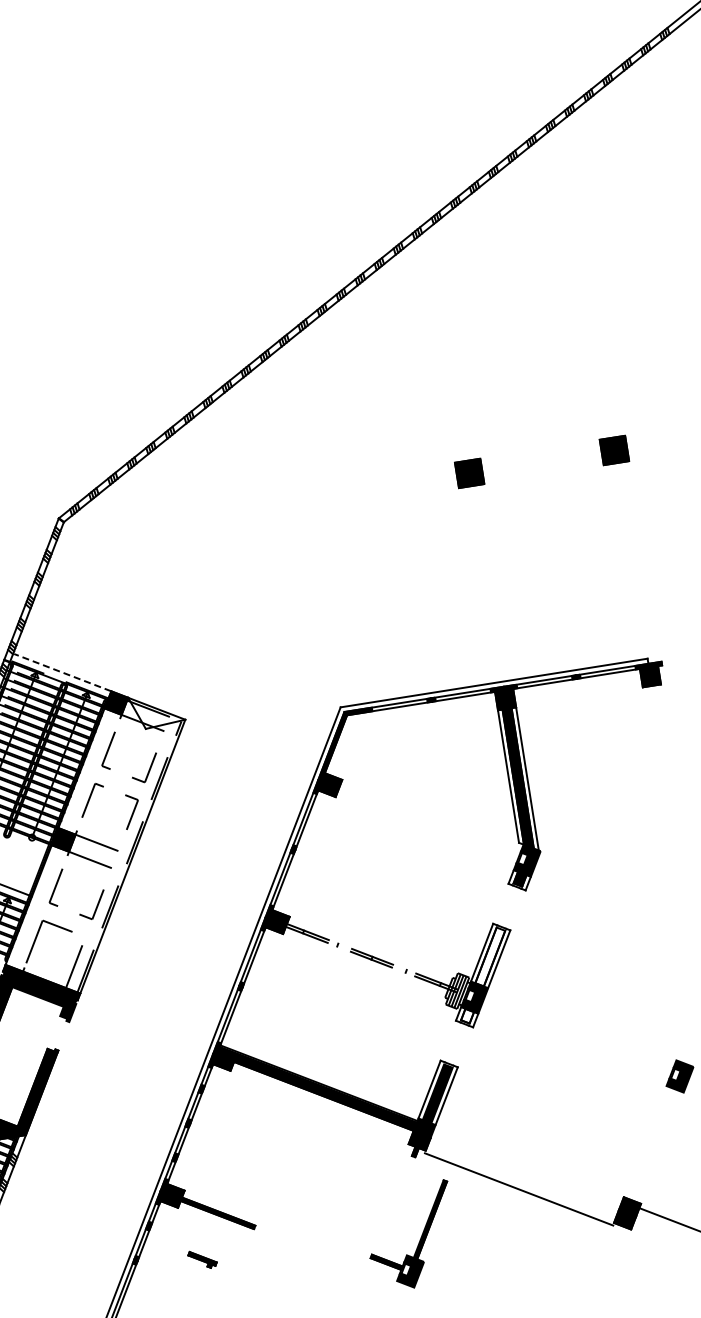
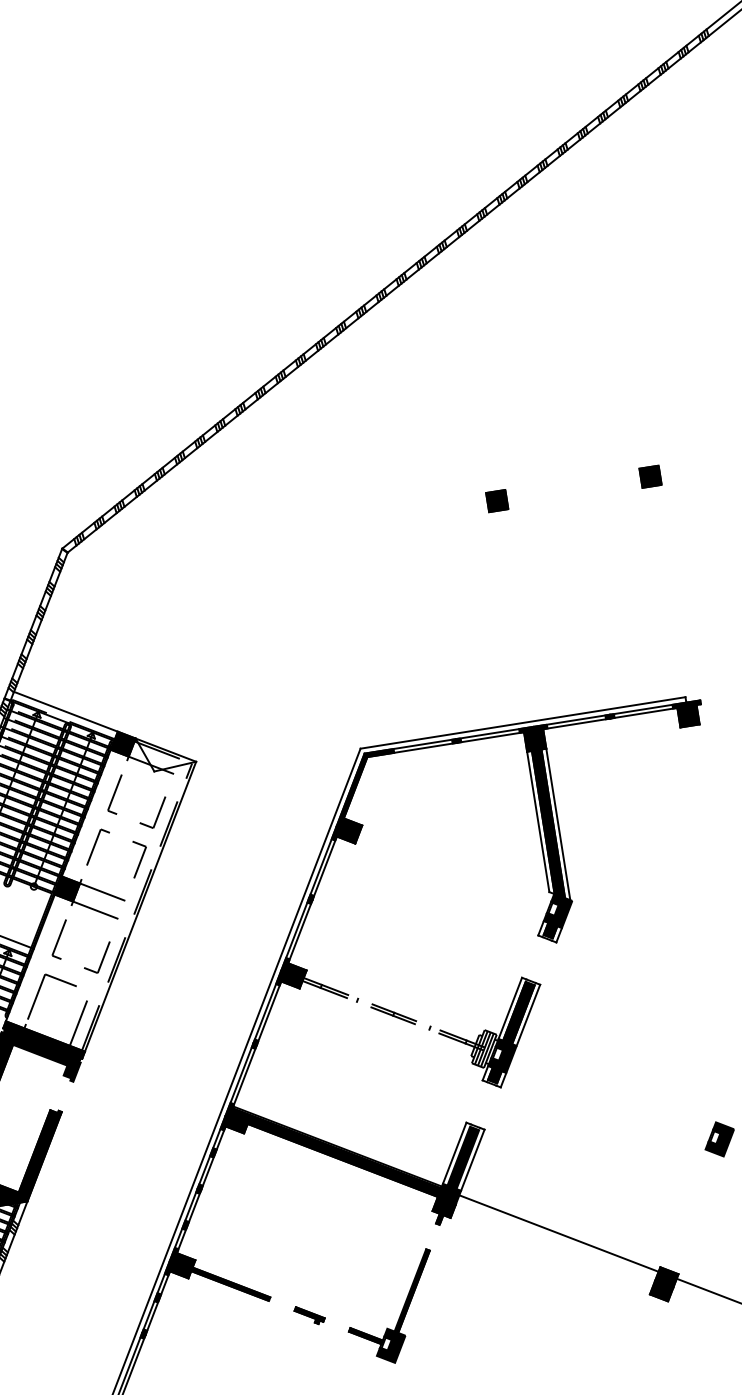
part: (614, 450) -> (650, 476), size x0.71
part: (469, 473) -> (496, 501), size x0.71
line: (62, 672) -> (66, 711), dashed -> solid
fill: (490, 956) -> (519, 1012), added
fill: (467, 1015) -> (494, 1074), added
line: (518, 1189) -> (558, 1233), moved
part: (419, 1239) -> (400, 1311), moved
part: (202, 1259) -> (309, 1315), moved

